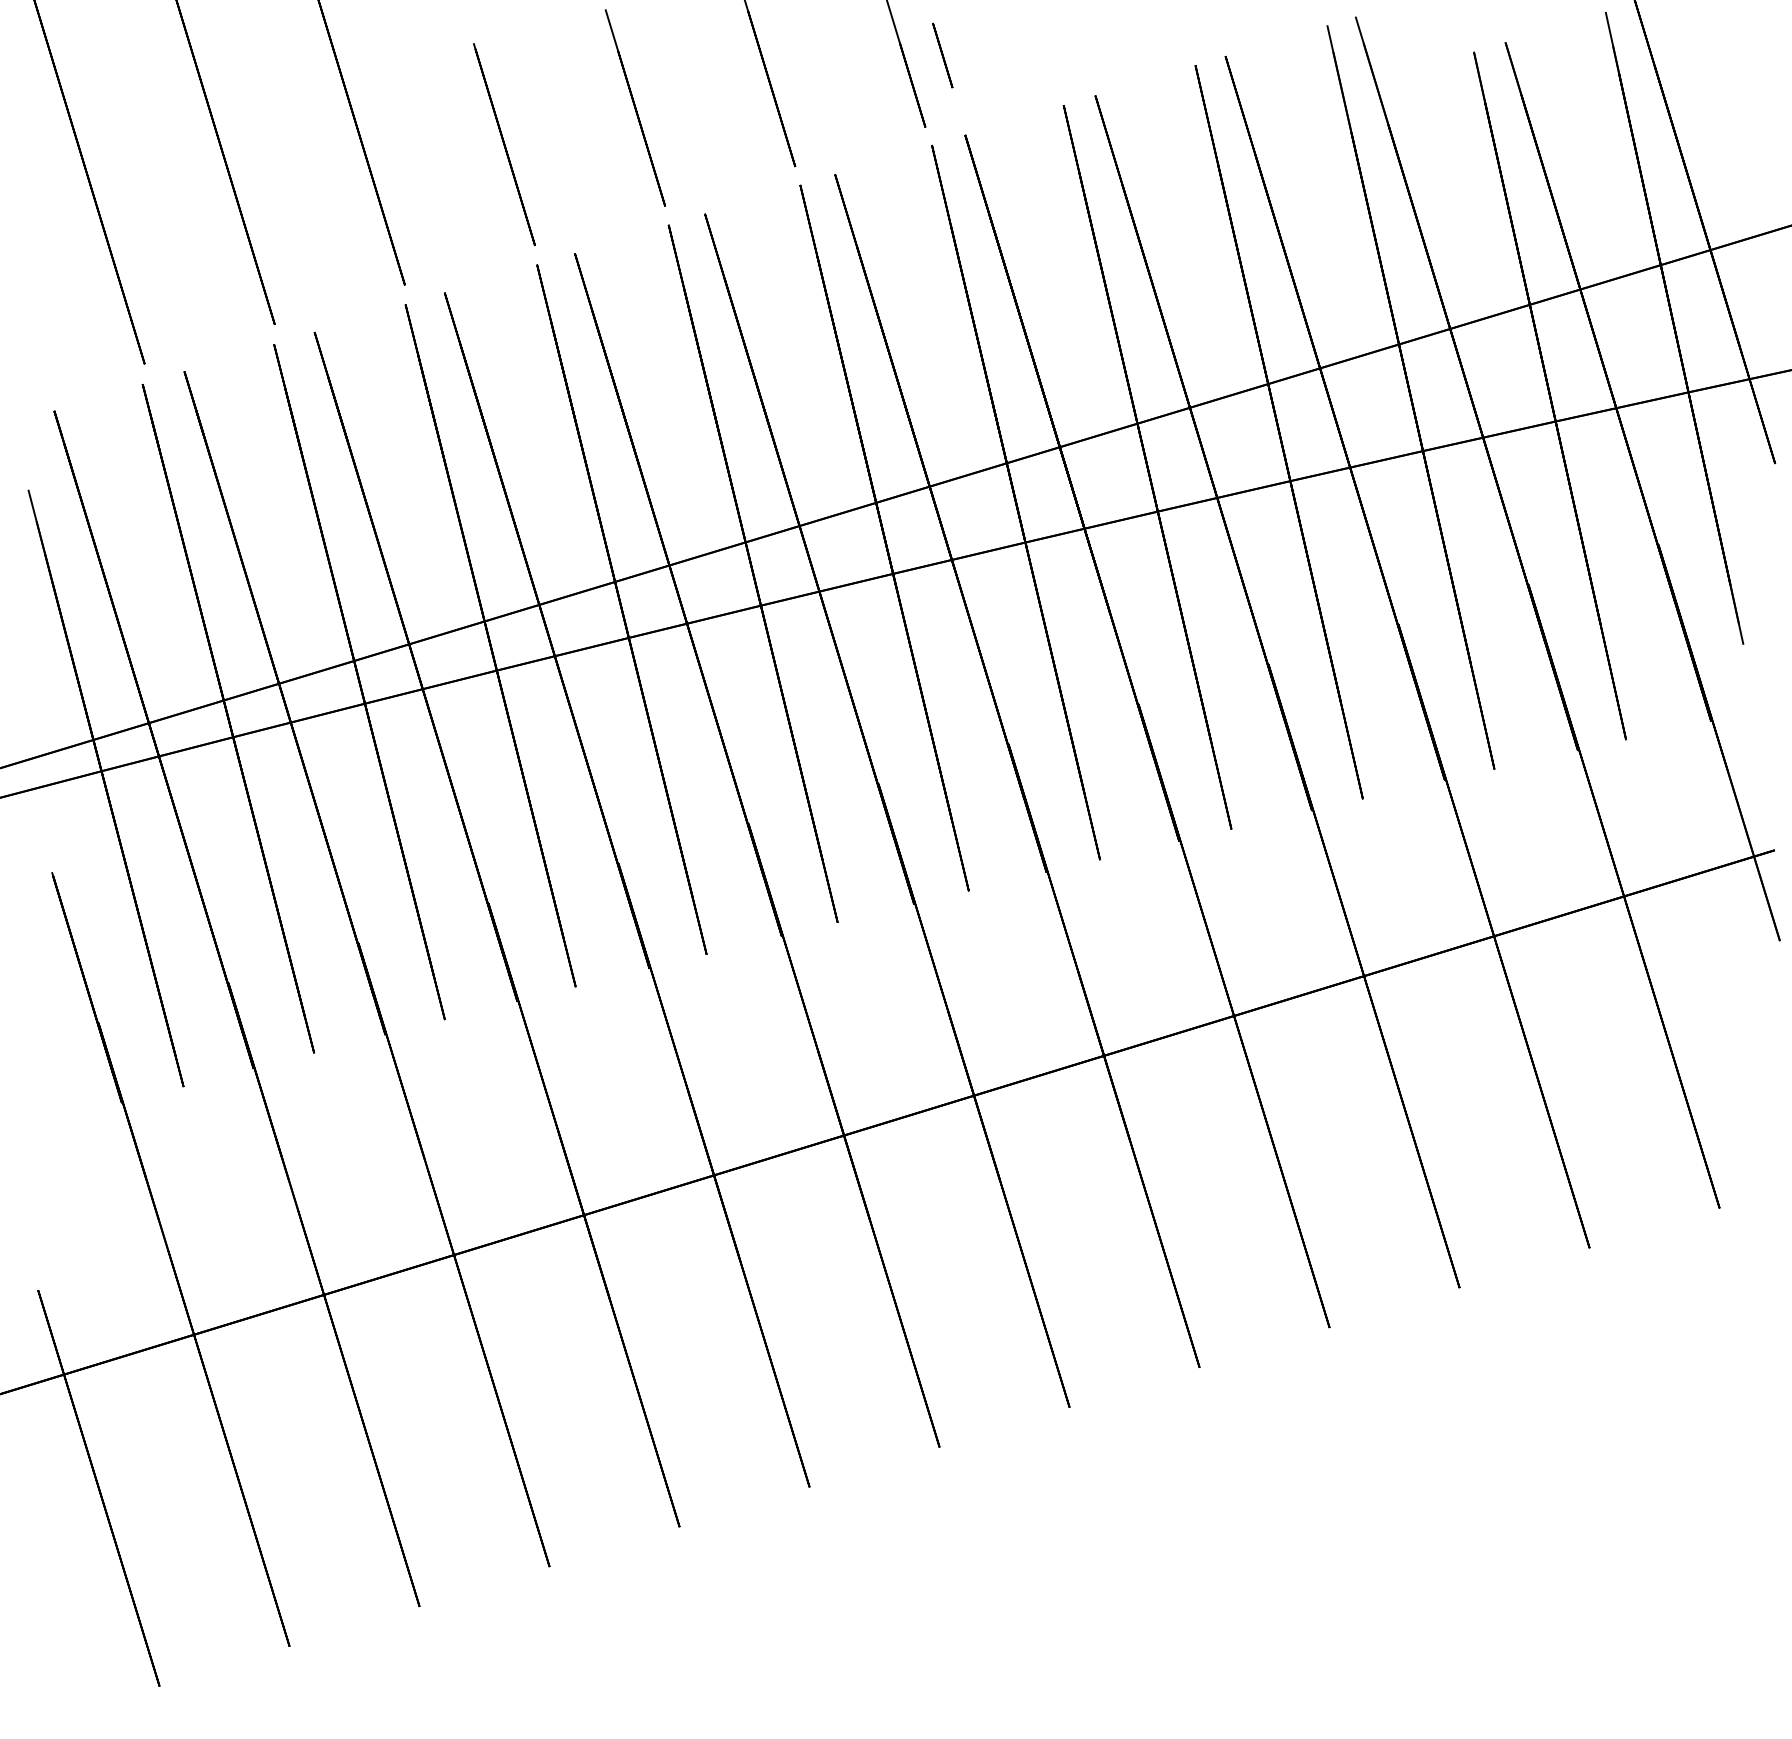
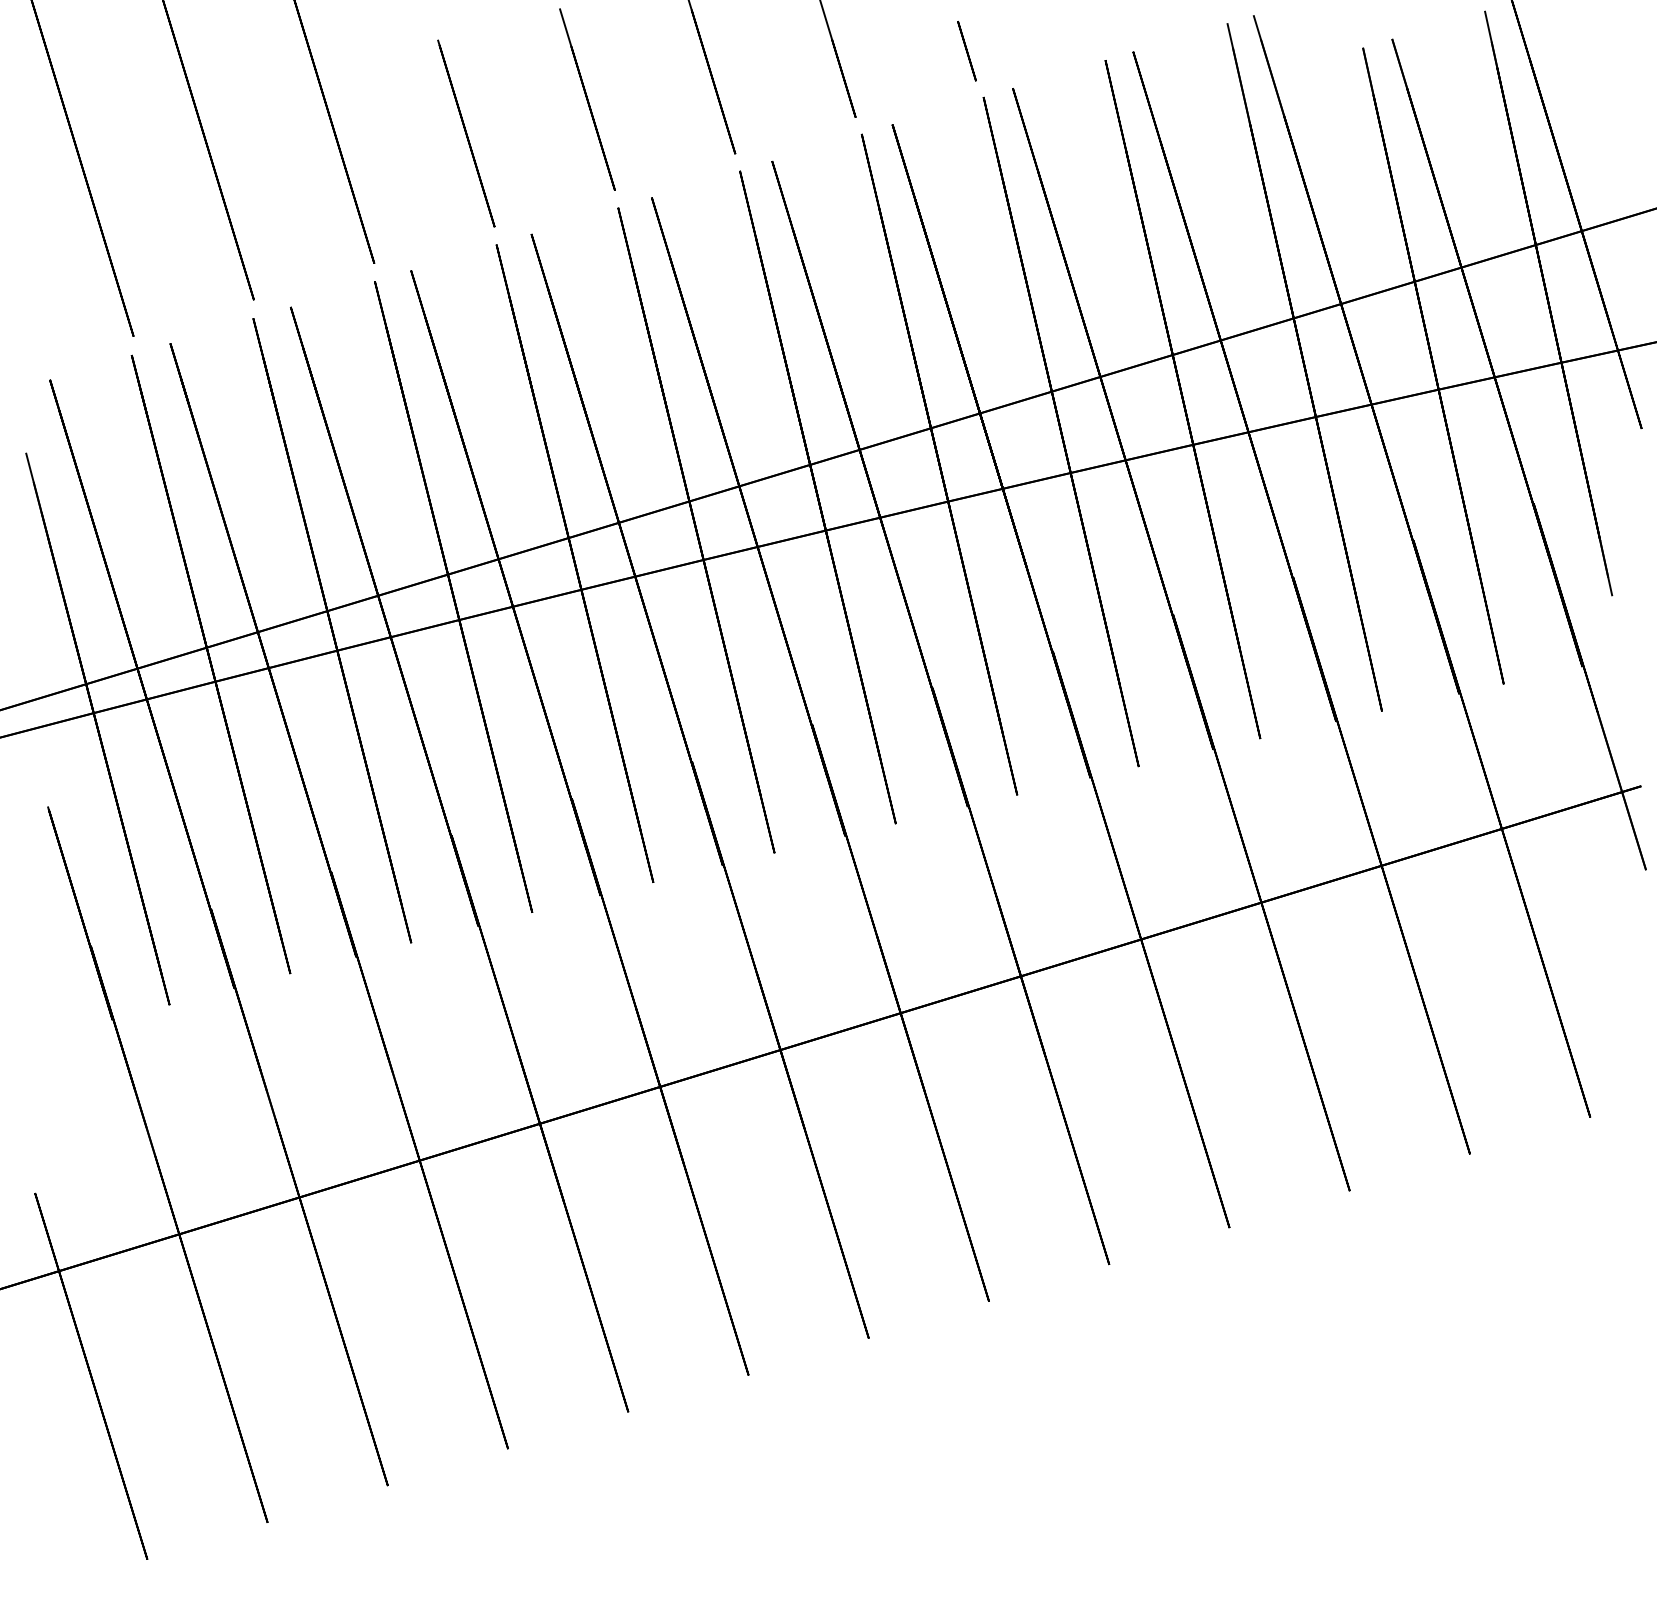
line: (942, 55) -> (966, 51), moved

